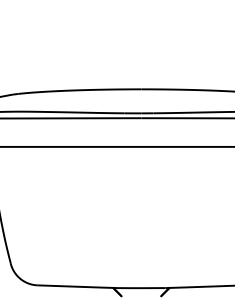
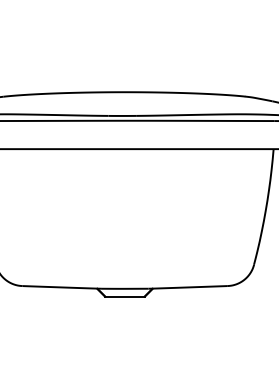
line: (140, 295) -> (124, 296), added

